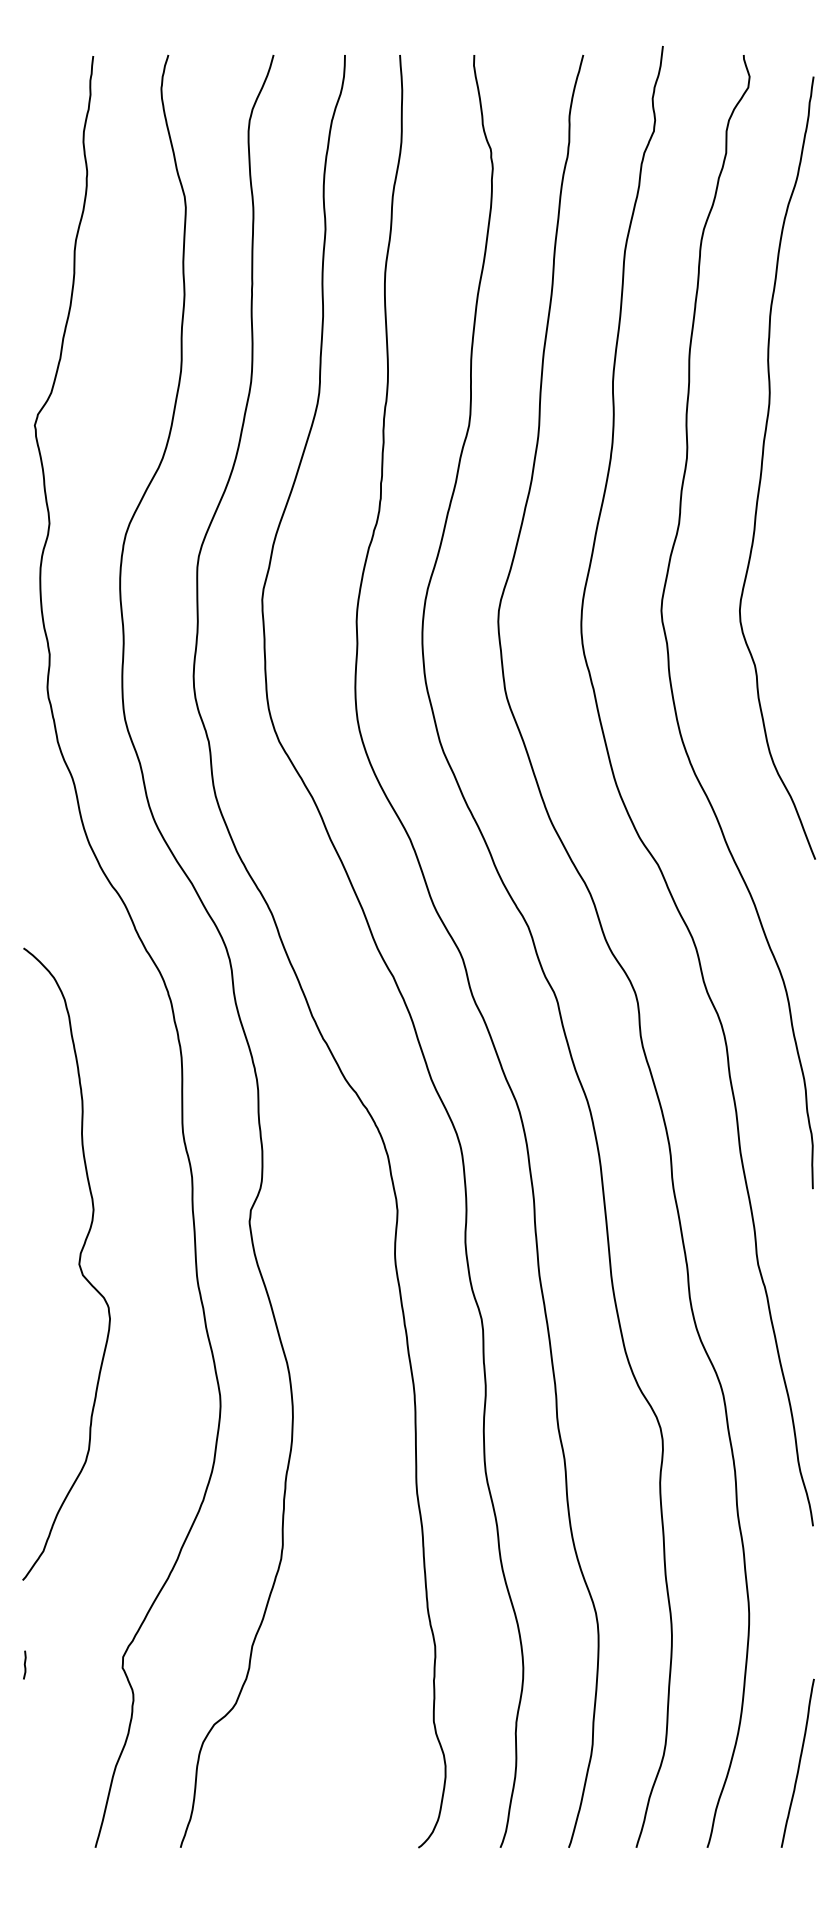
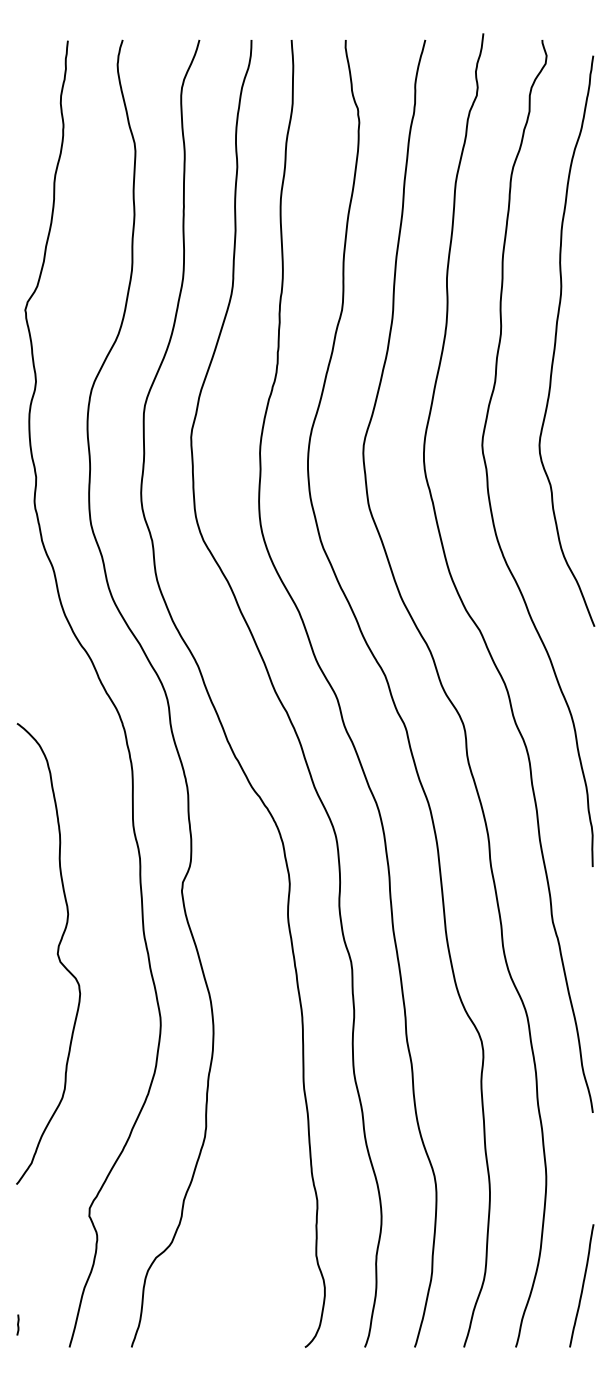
curve: (78, 1263) -> (57, 953), moved
line: (24, 1664) -> (17, 1324), moved

